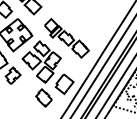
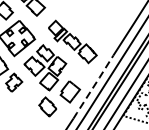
line: (85, 80) -> (93, 87), solid -> dashed

